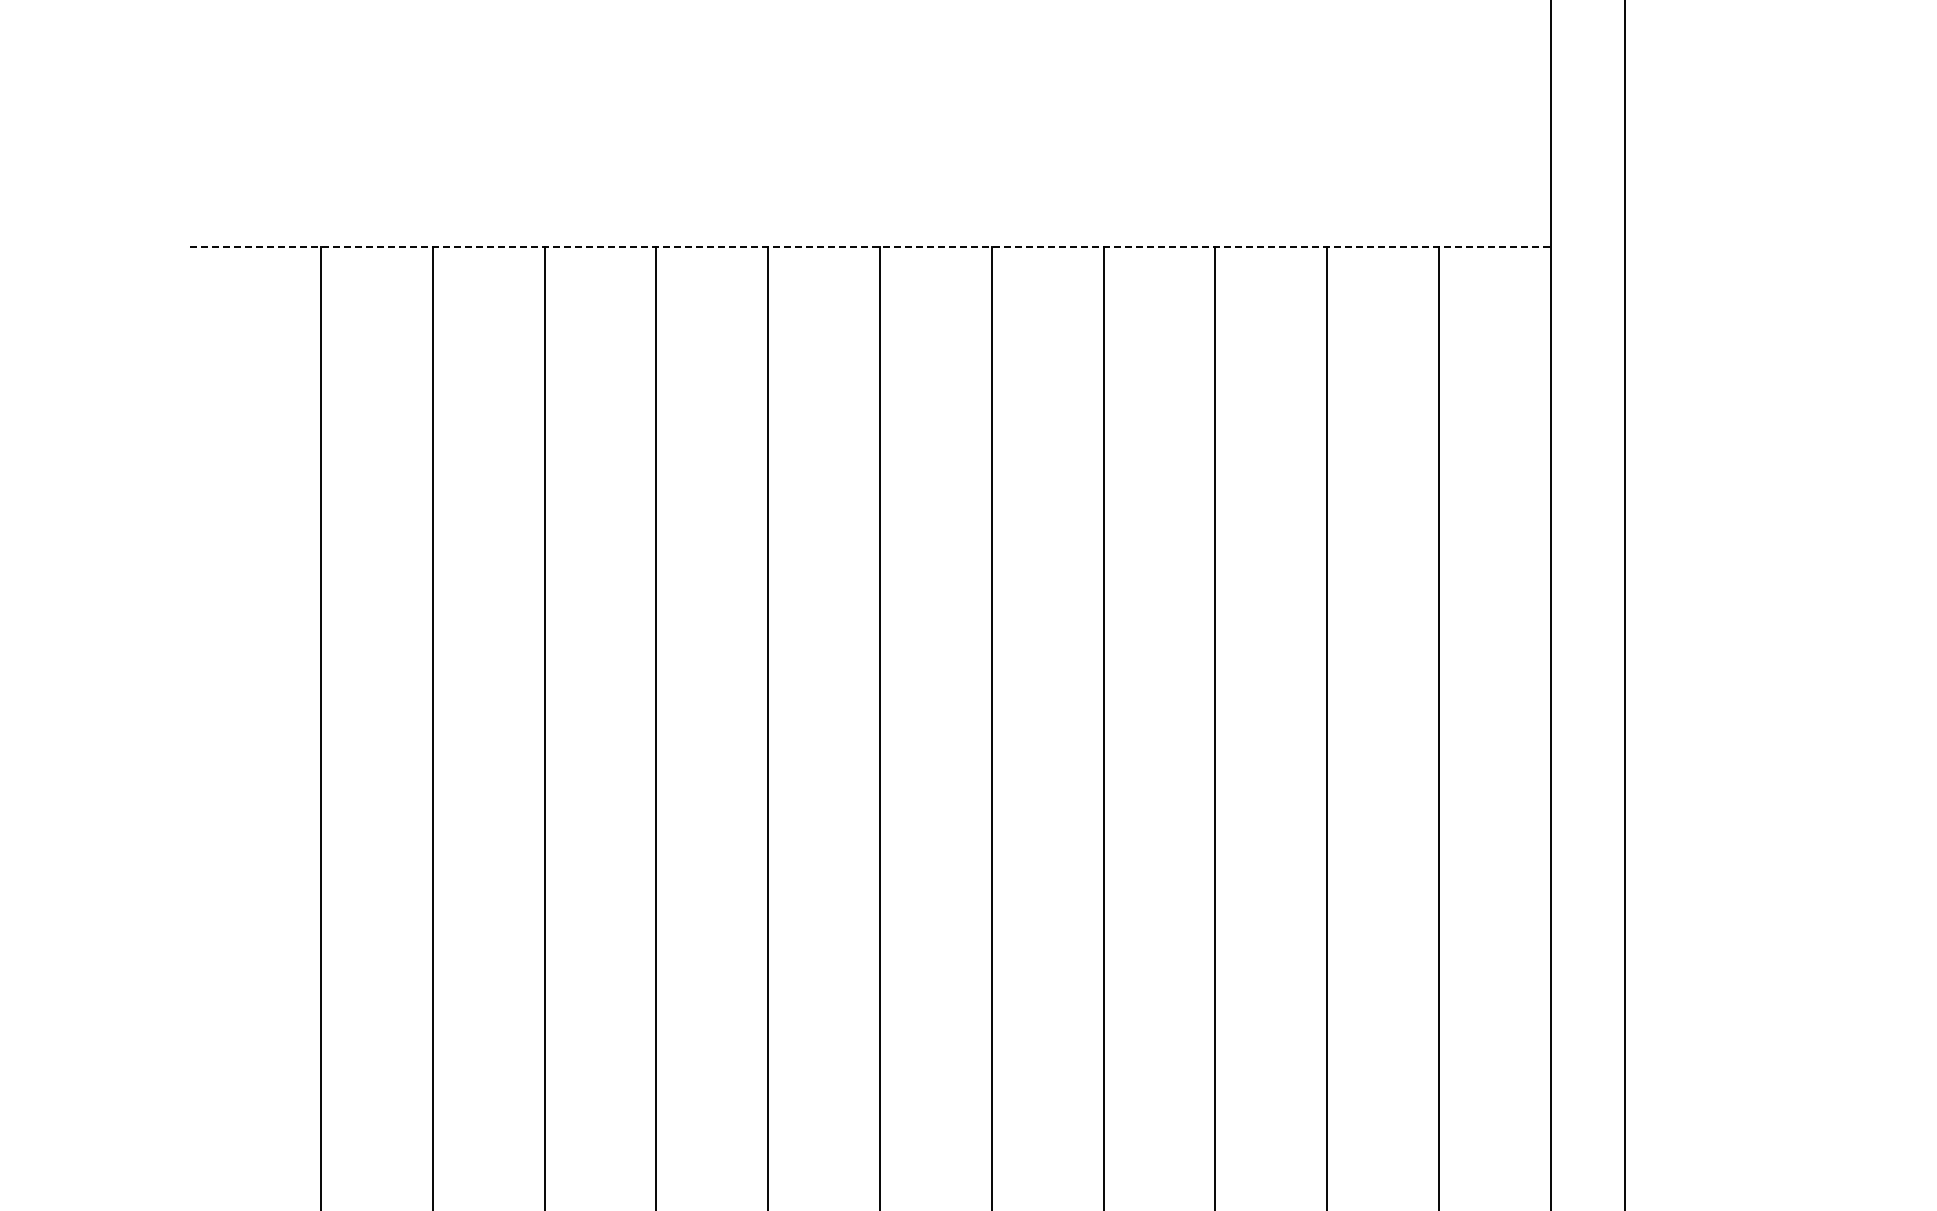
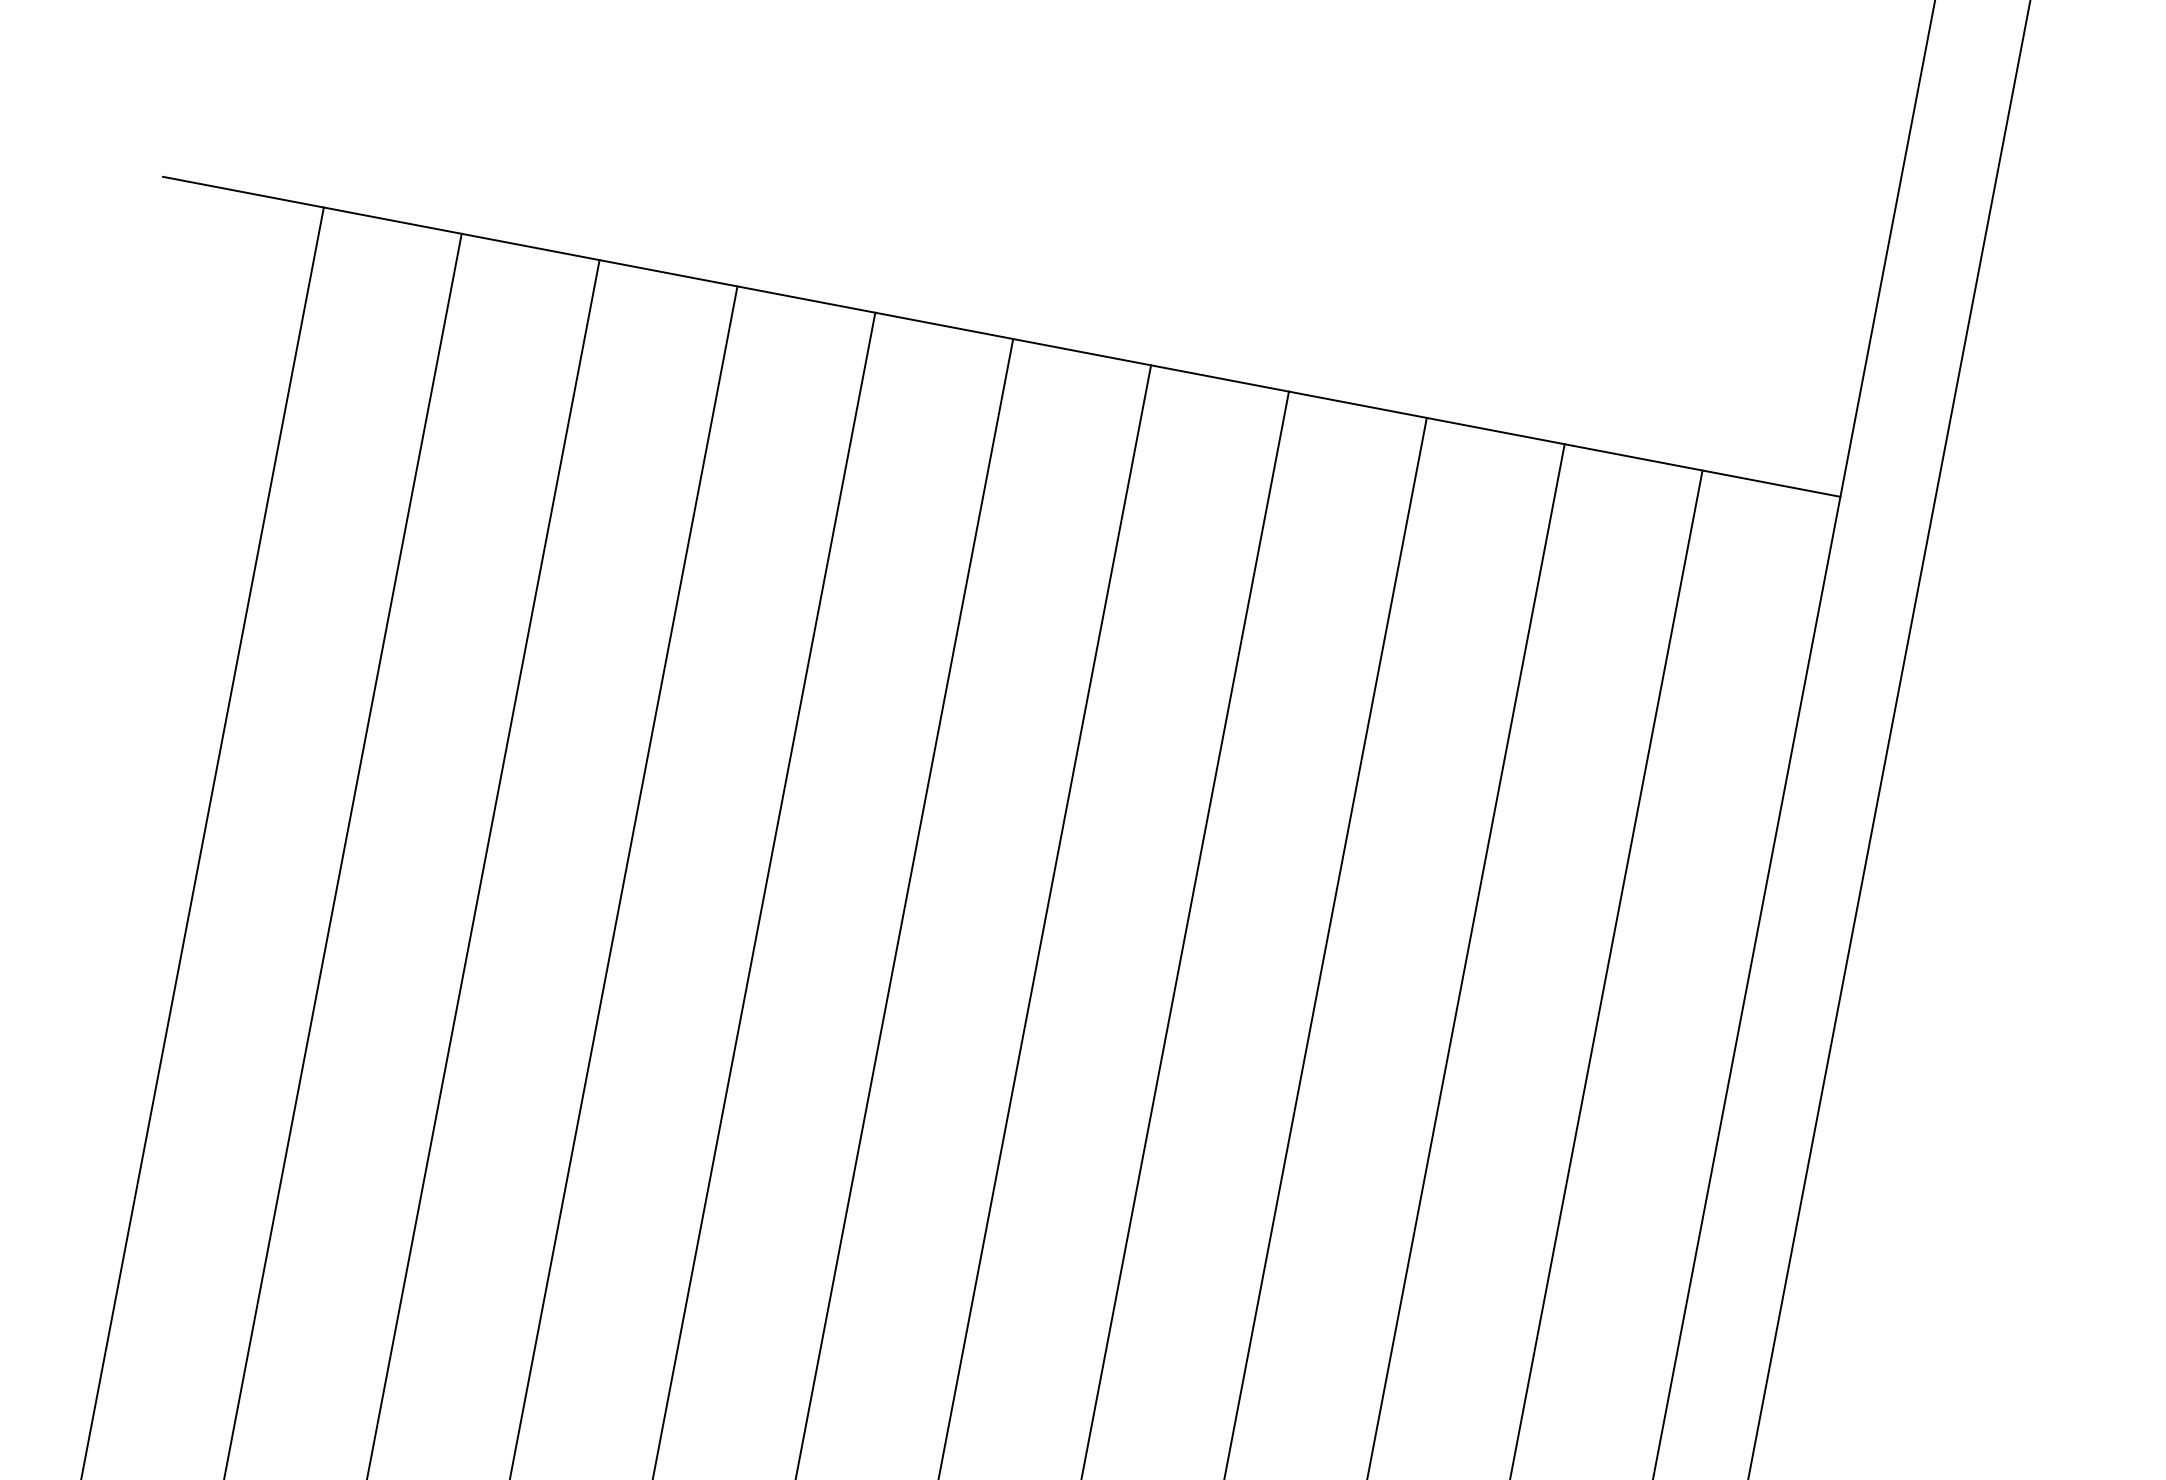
line: (871, 246) -> (1002, 336), dashed -> solid

